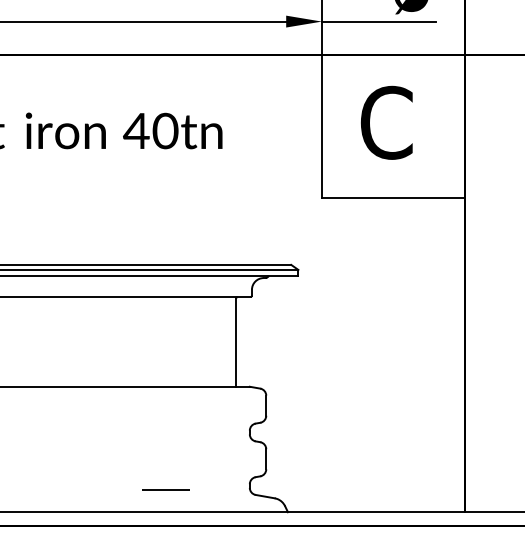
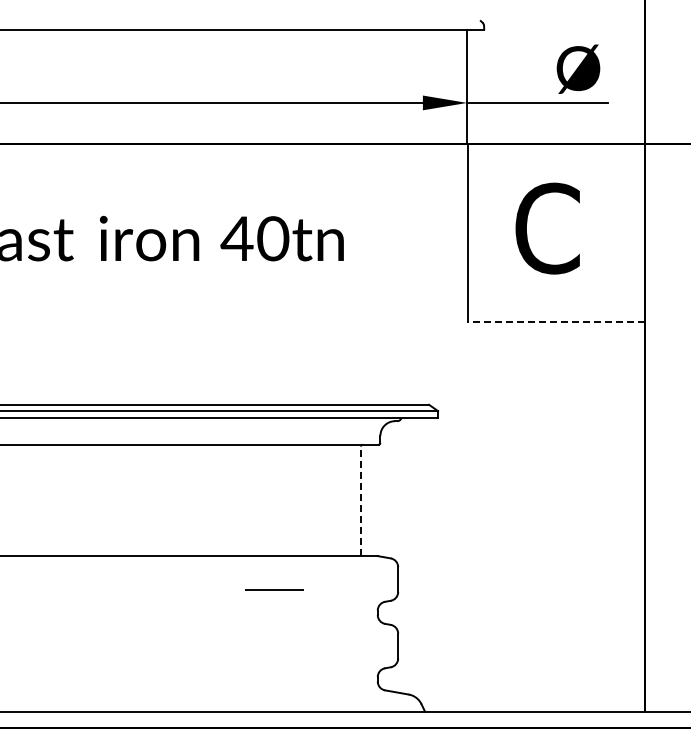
line: (393, 197) -> (556, 321), solid -> dashed
line: (235, 342) -> (360, 501), solid -> dashed
line: (166, 489) -> (274, 589), moved

